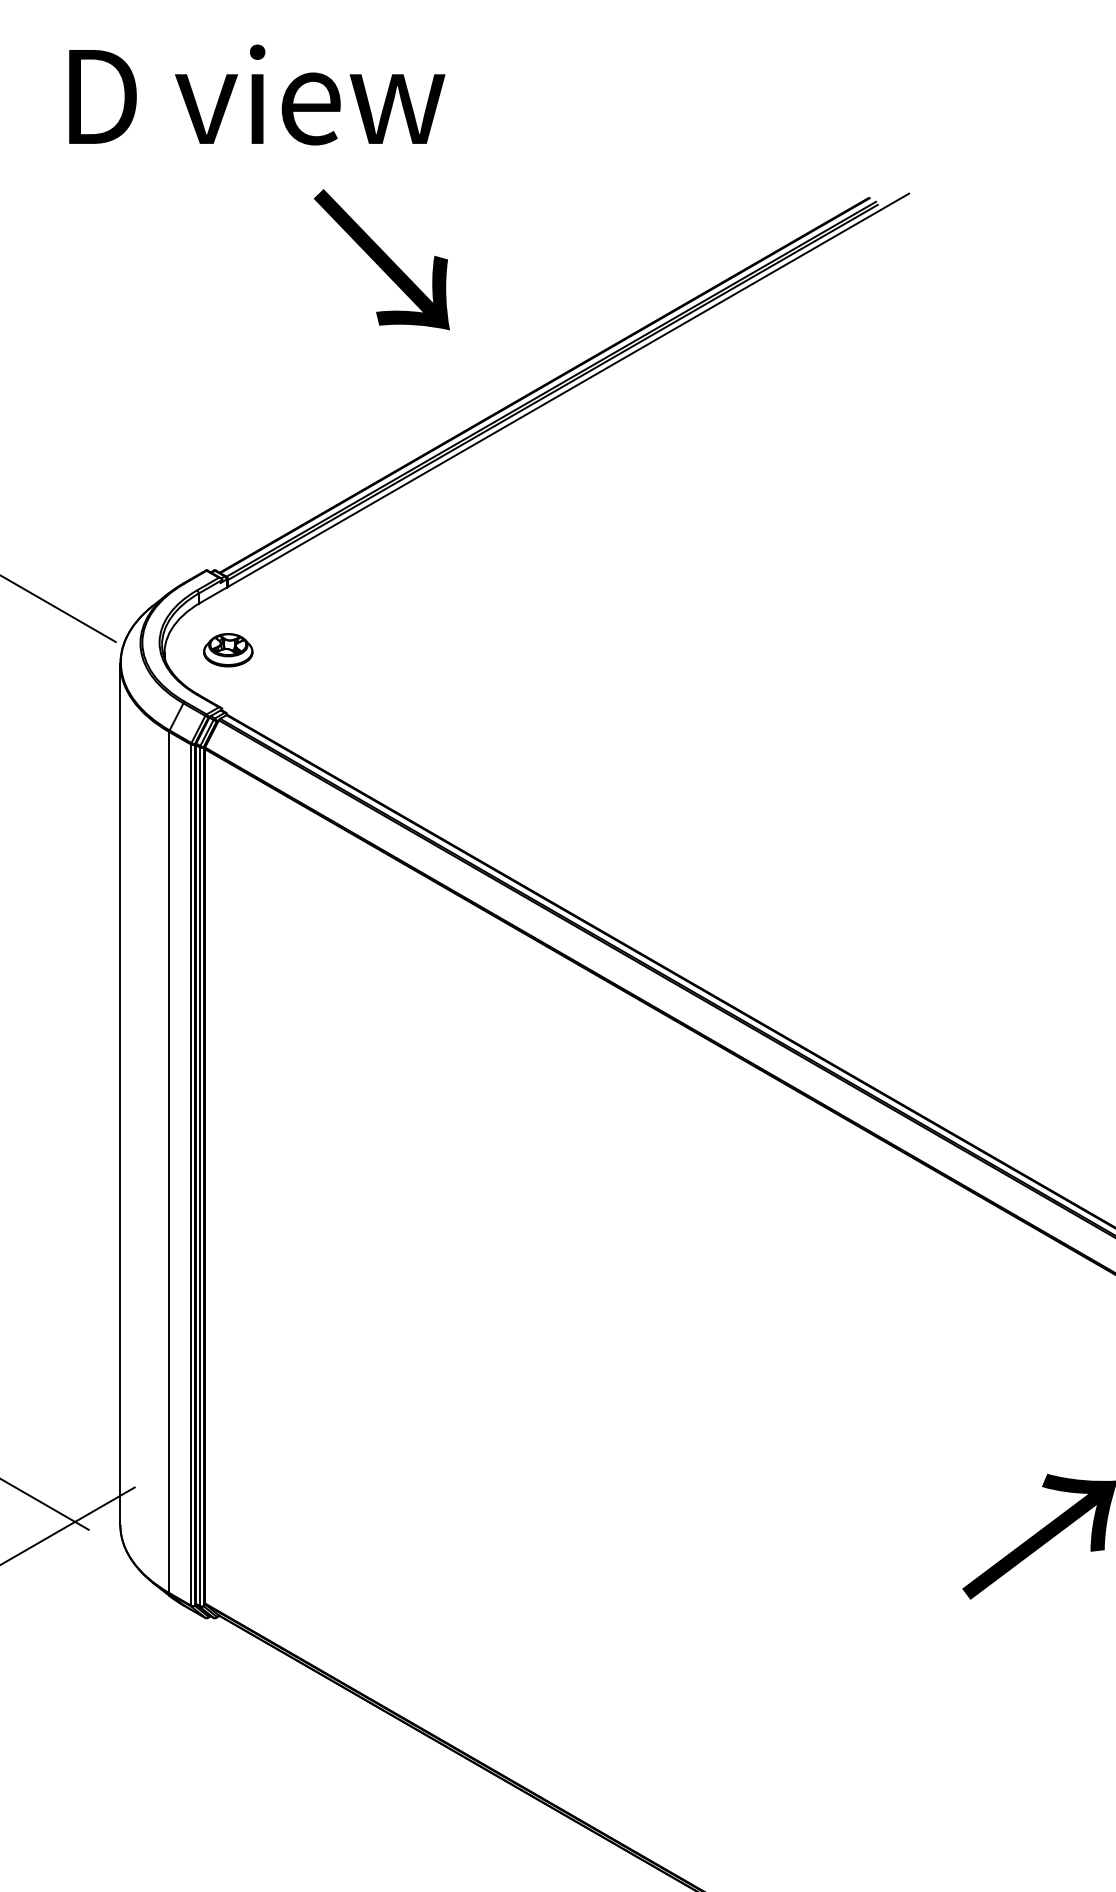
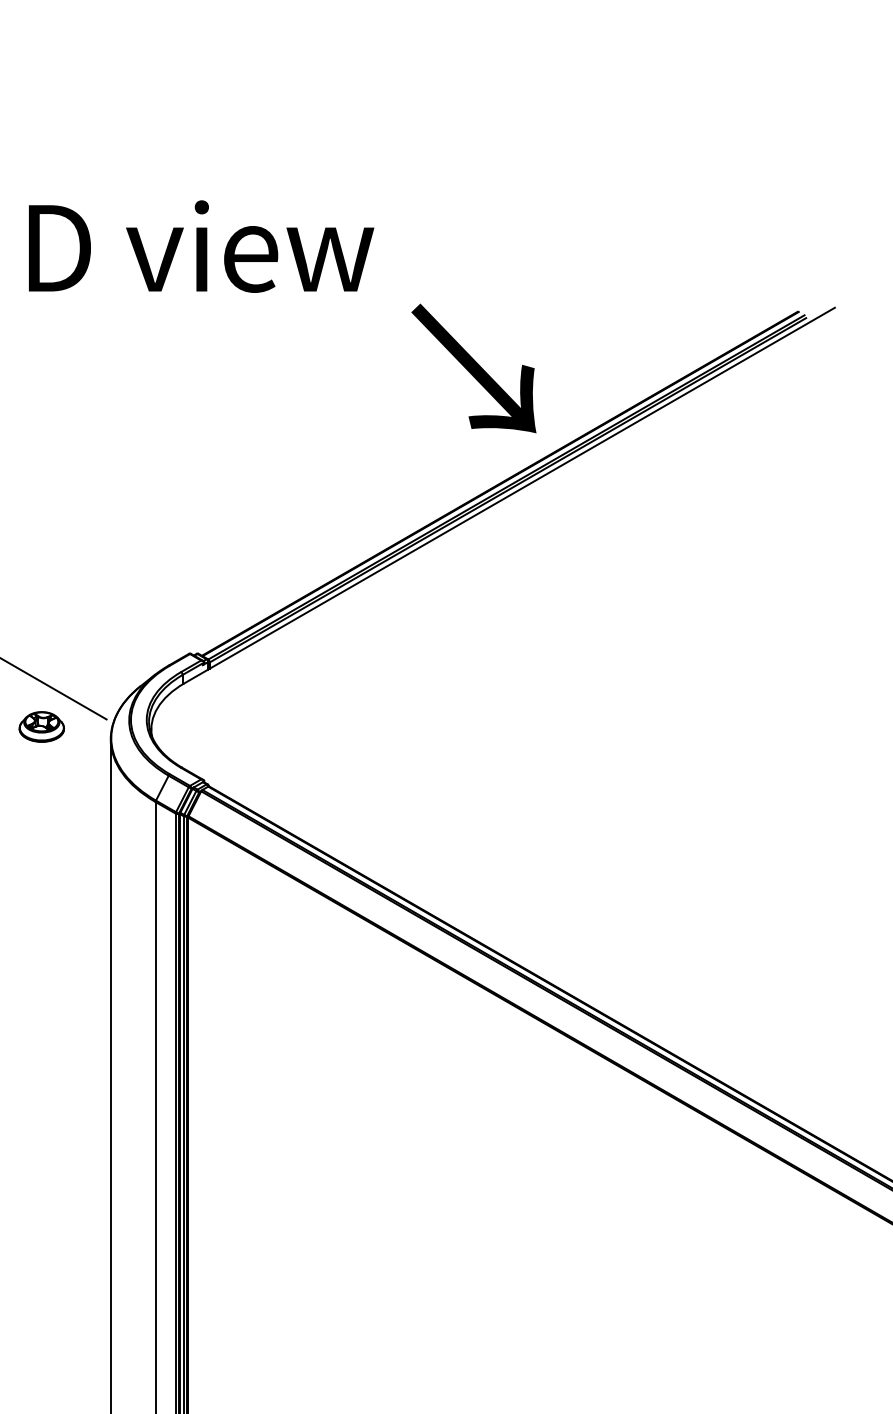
text: (257, 94) -> (201, 246), moved
text: (381, 259) -> (473, 368), moved
part: (228, 650) -> (42, 727), moved

